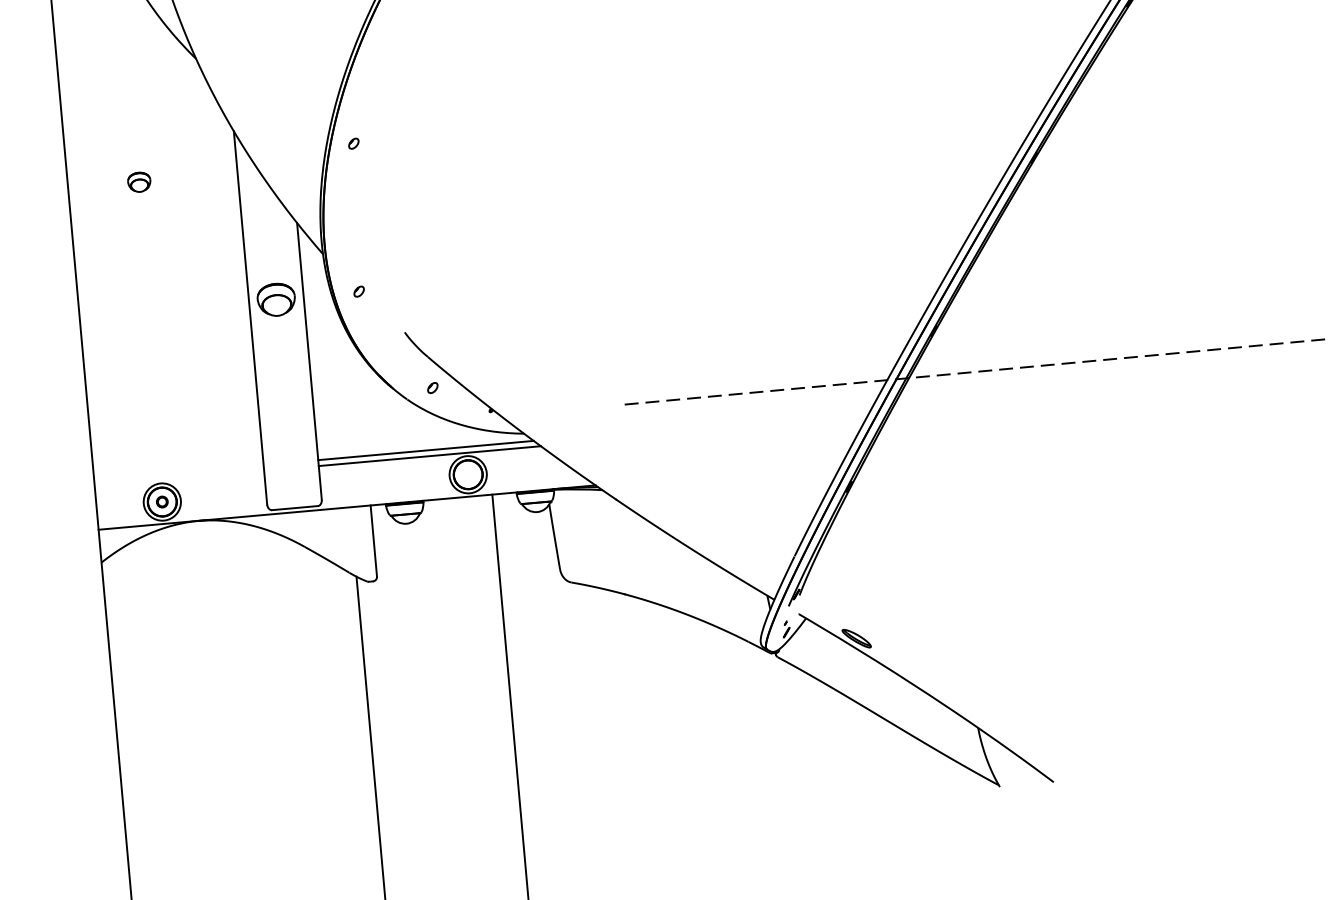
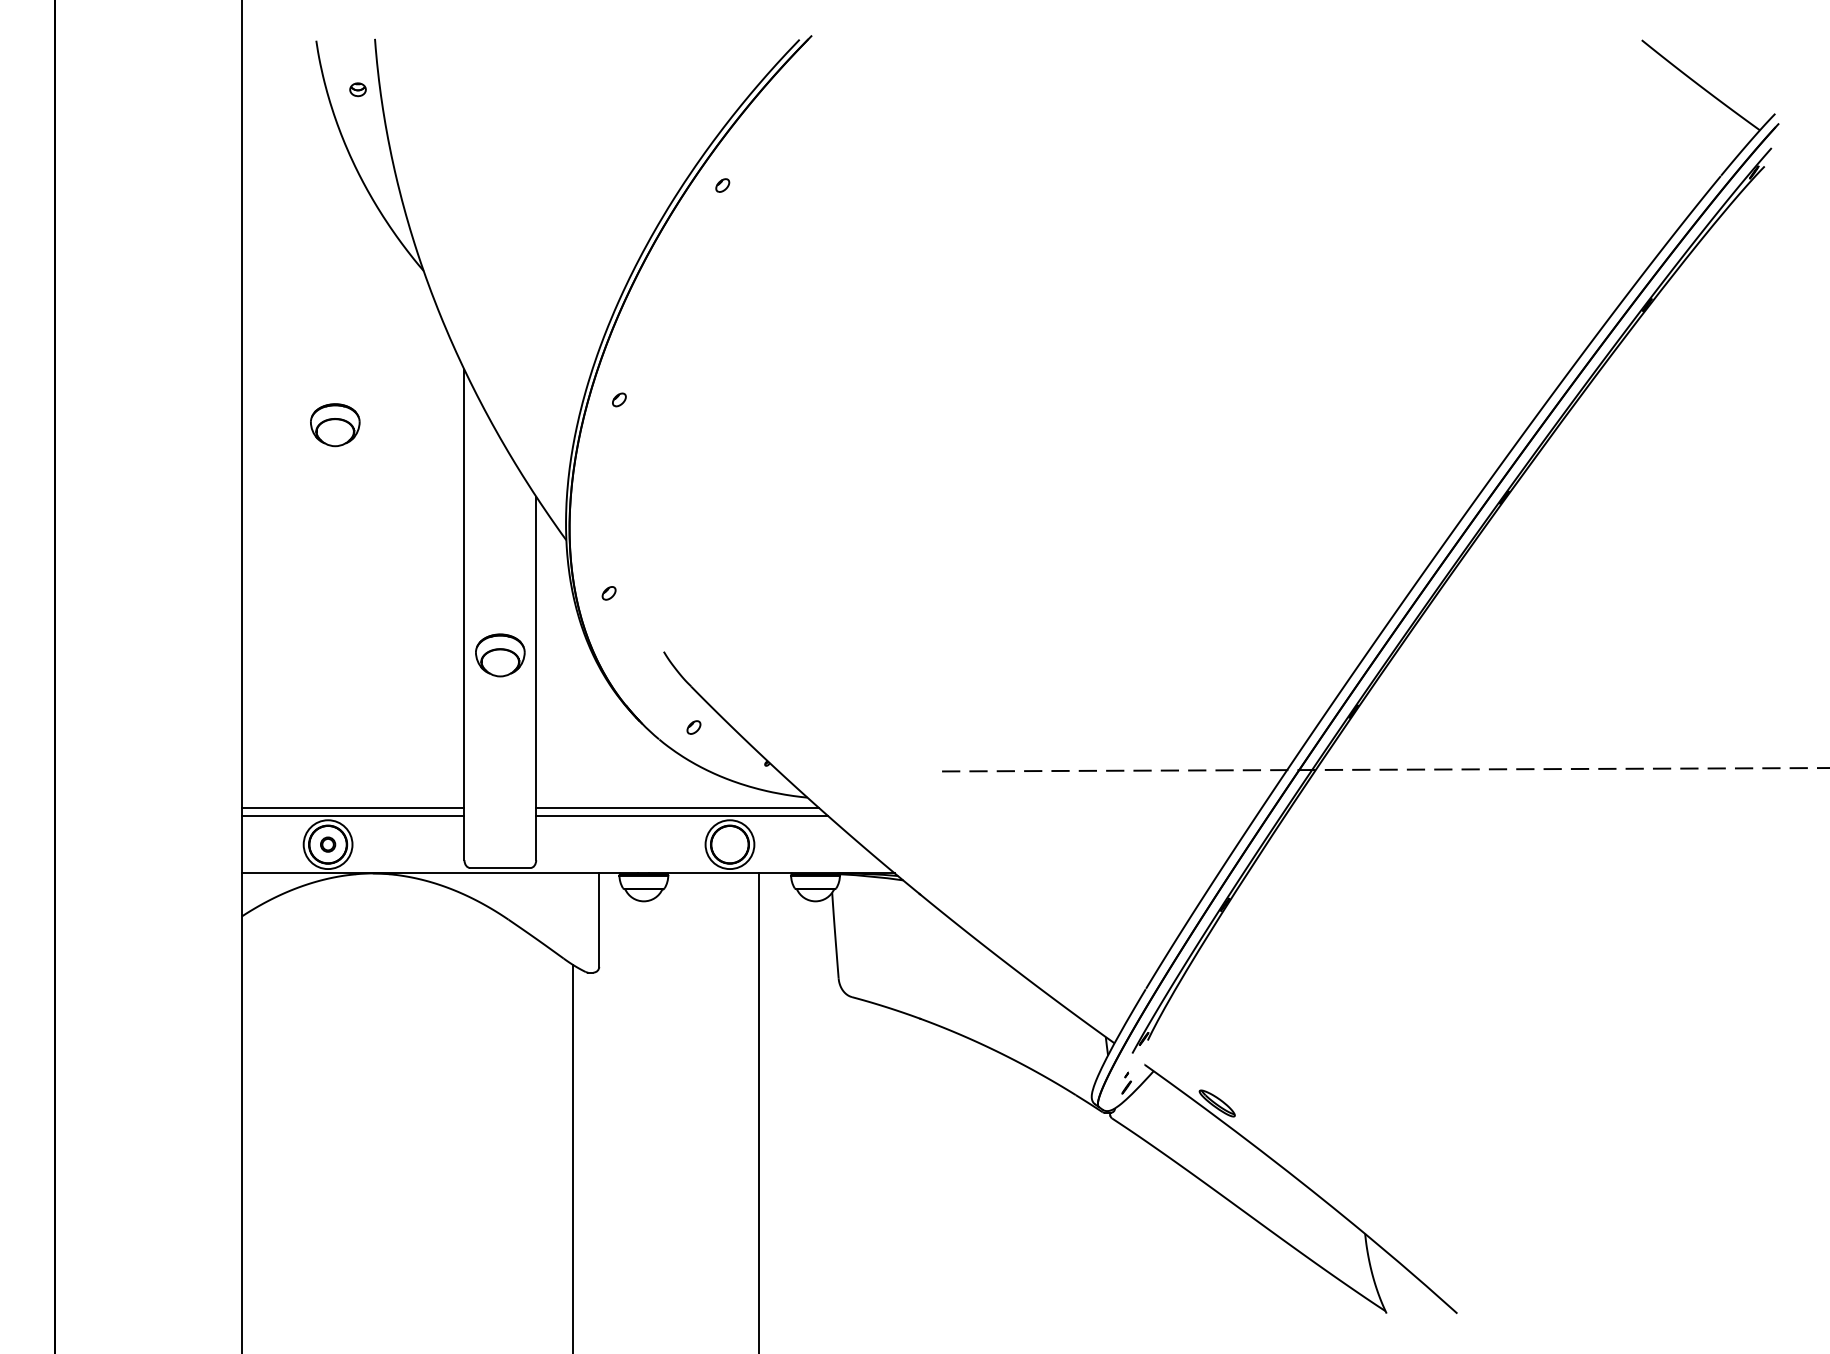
part: (139, 182) -> (335, 425), size x1.67
part: (276, 299) -> (500, 655), moved
line: (178, 472) -> (352, 808), added
line: (178, 478) -> (352, 815), added

